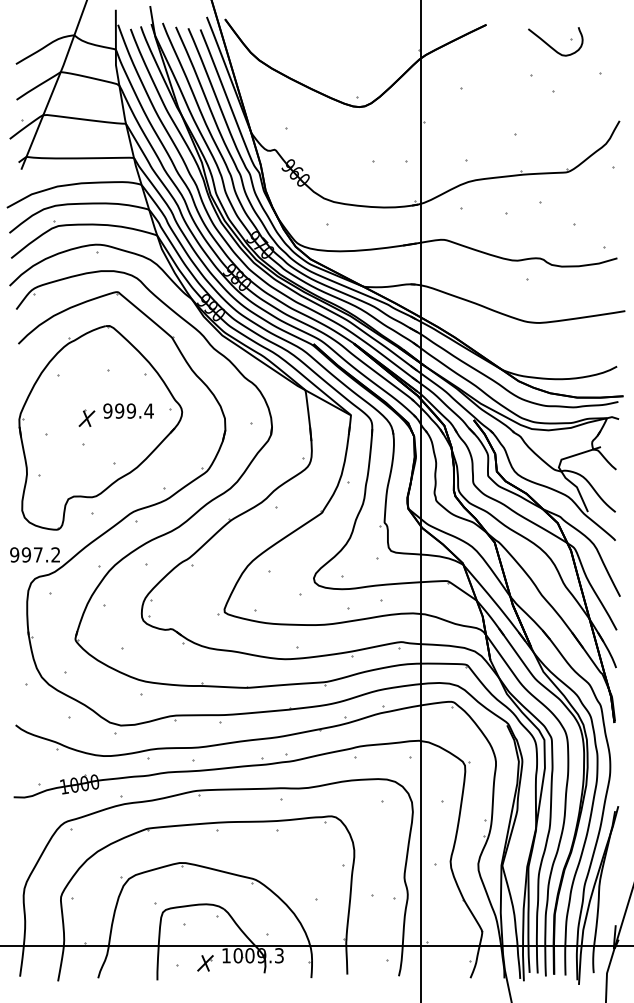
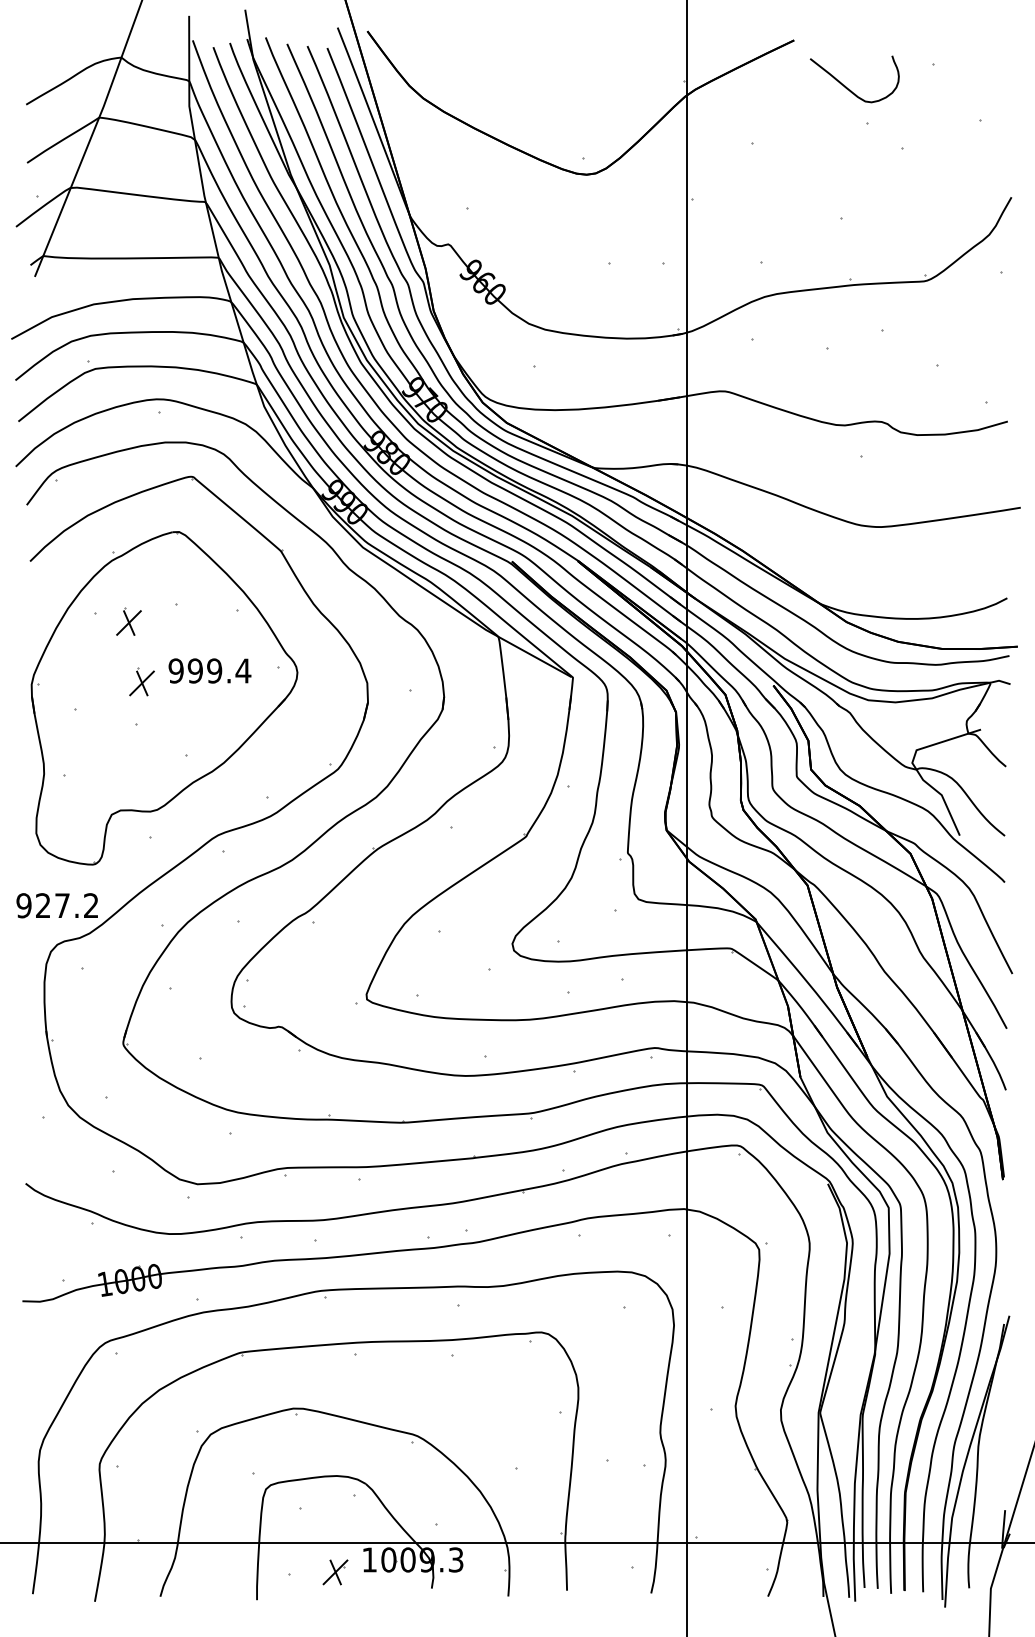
curve: (550, 45) -> (846, 85), moved
part: (78, 380) -> (128, 620), added
text: (26, 554) -> (43, 905), 997.2 -> 927.2

